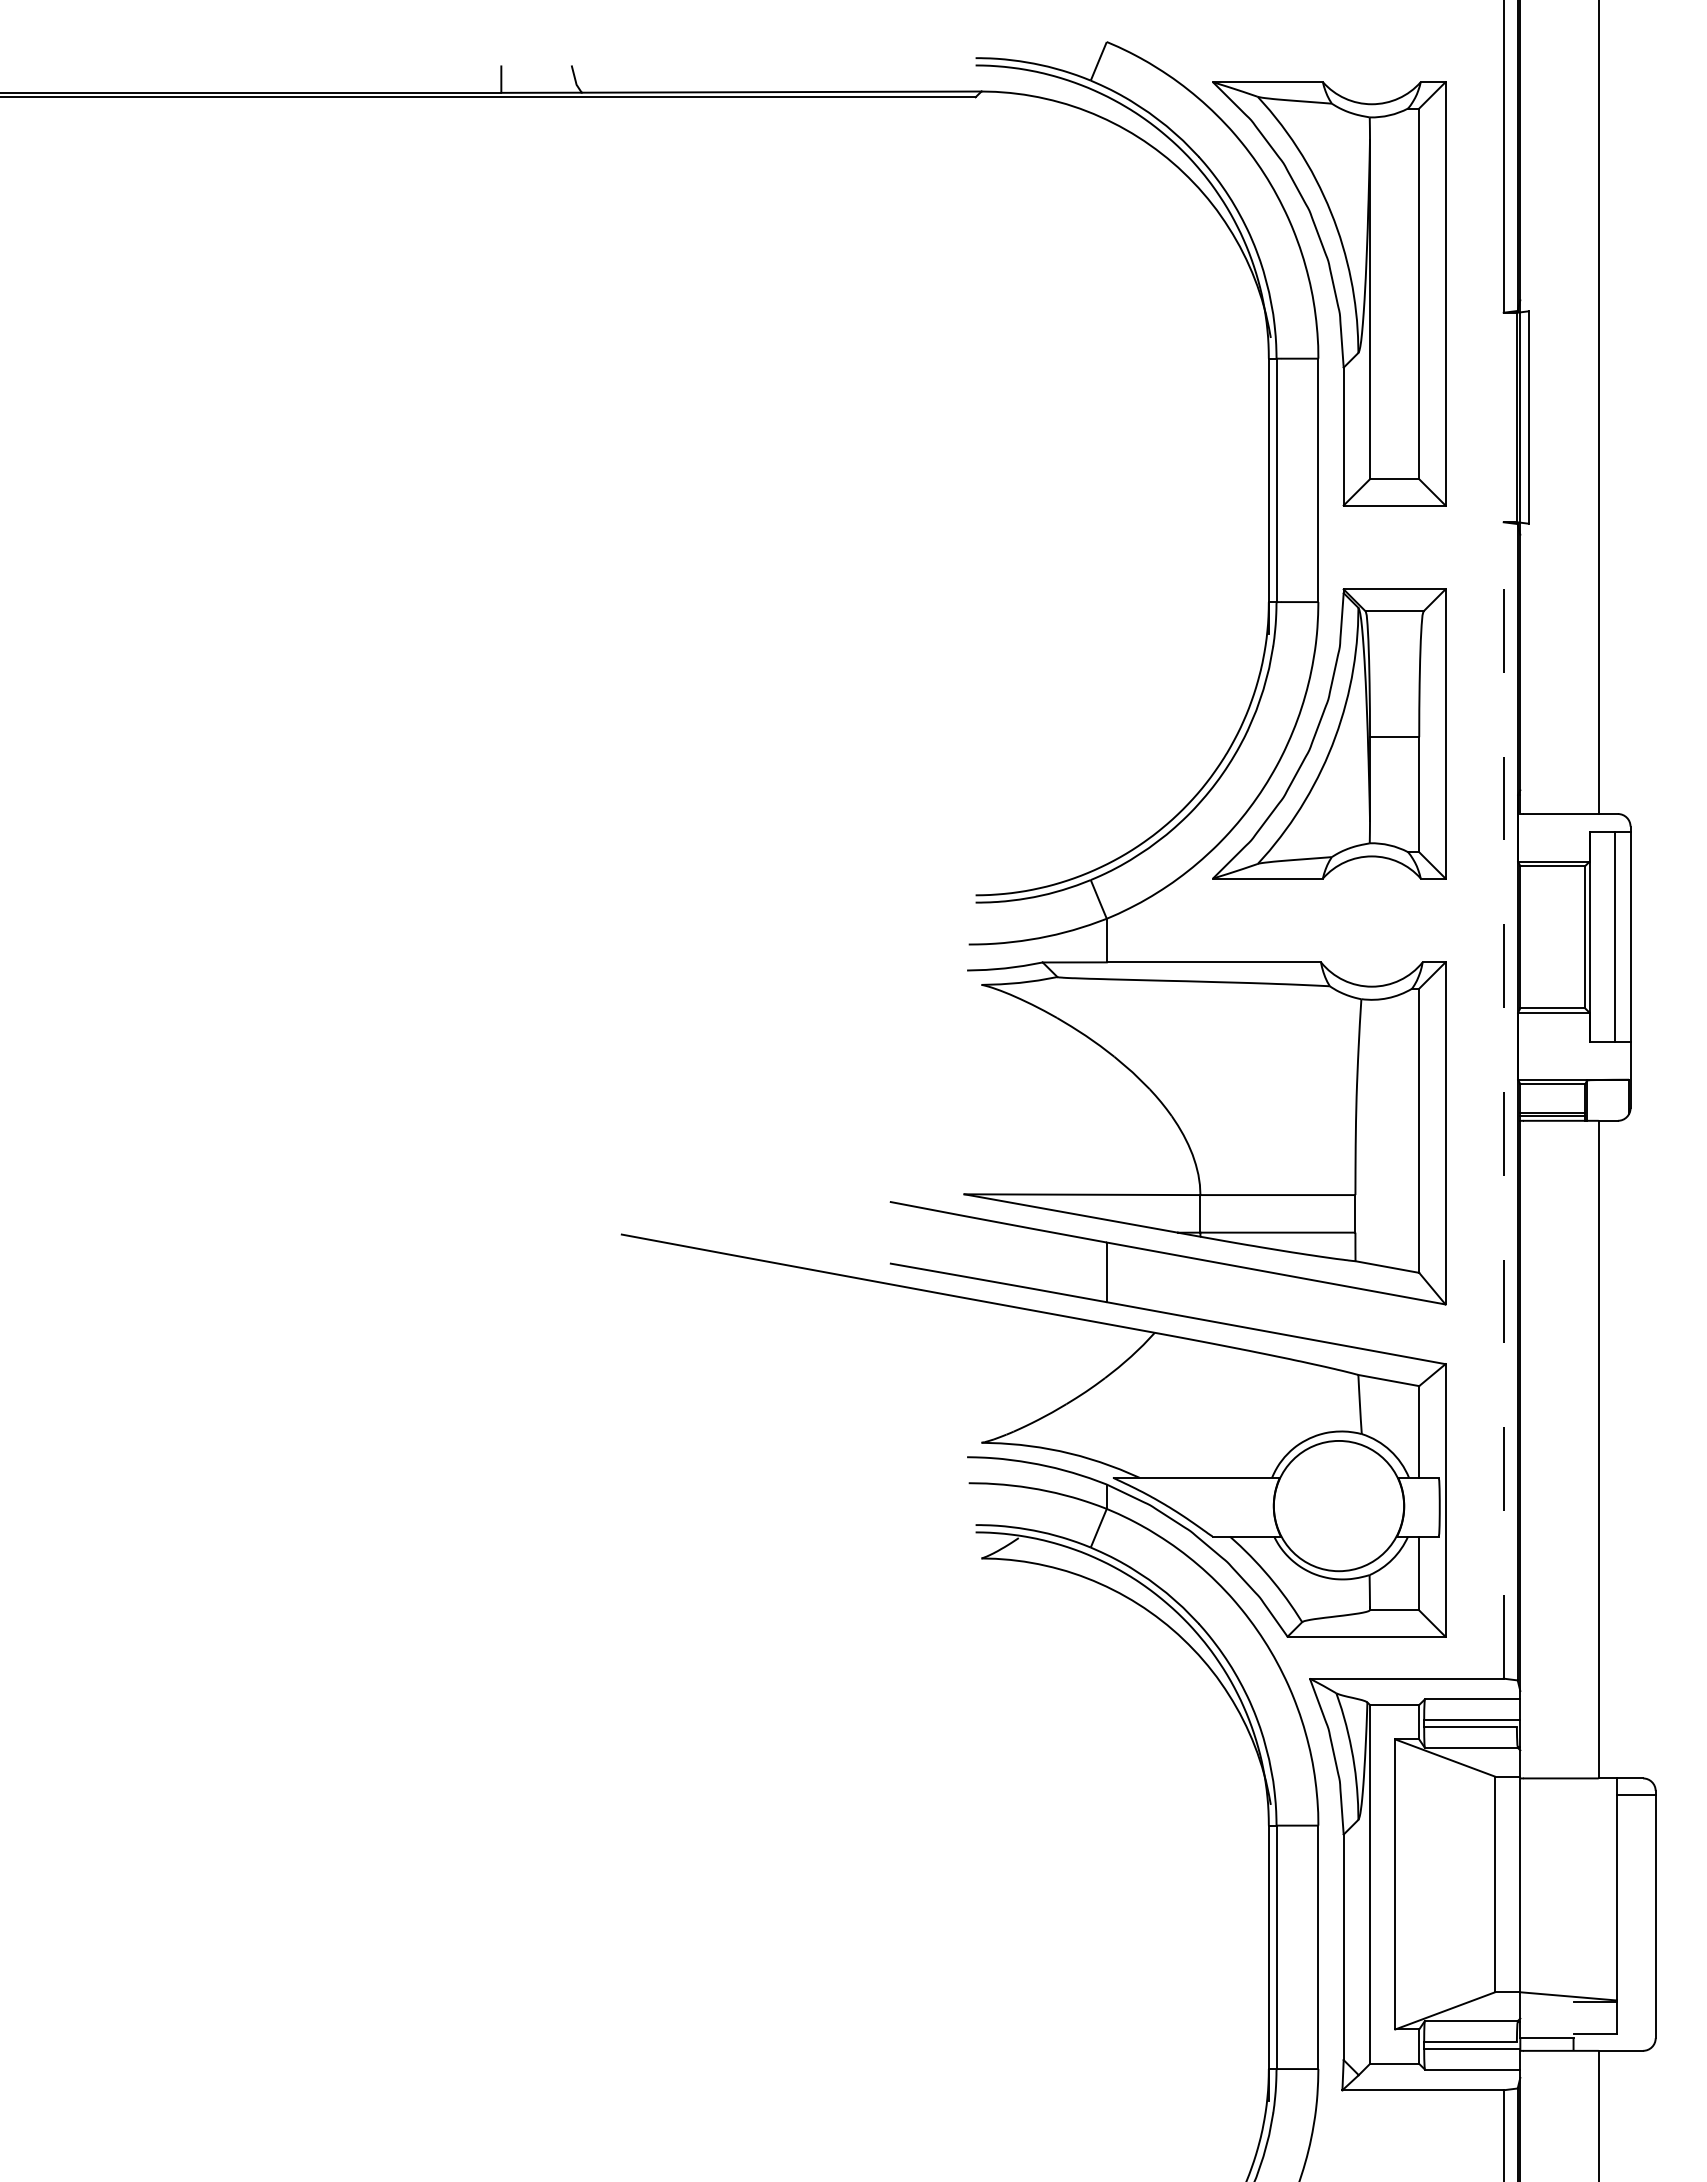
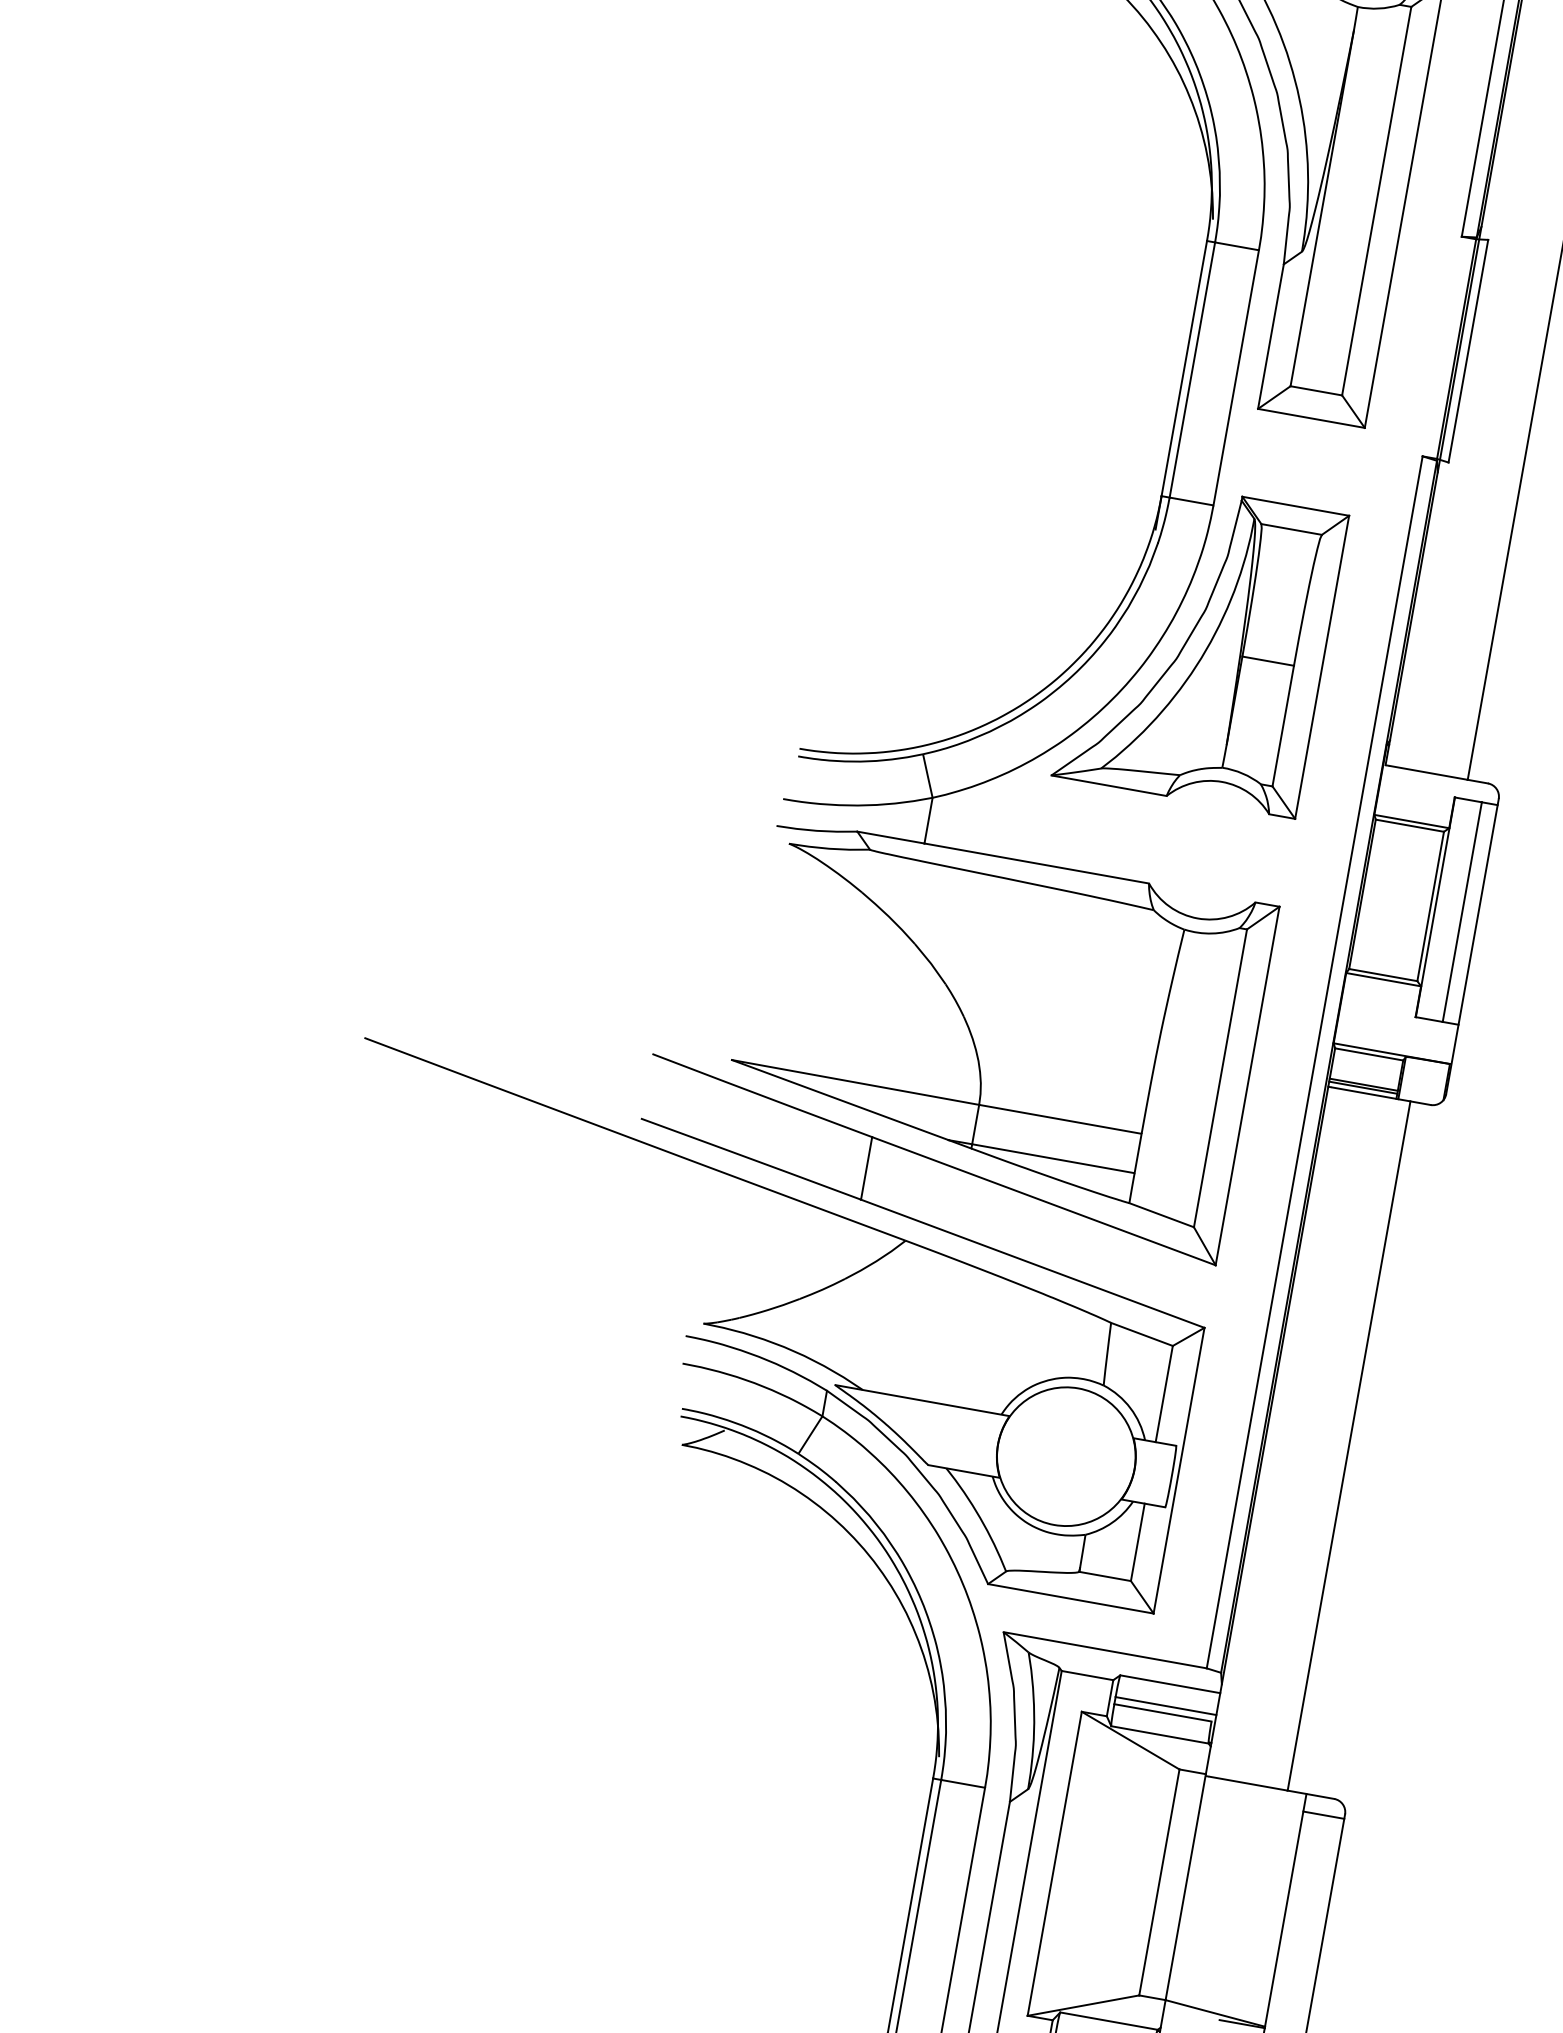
line: (1503, 1099) -> (1314, 1061), dashed -> solid

